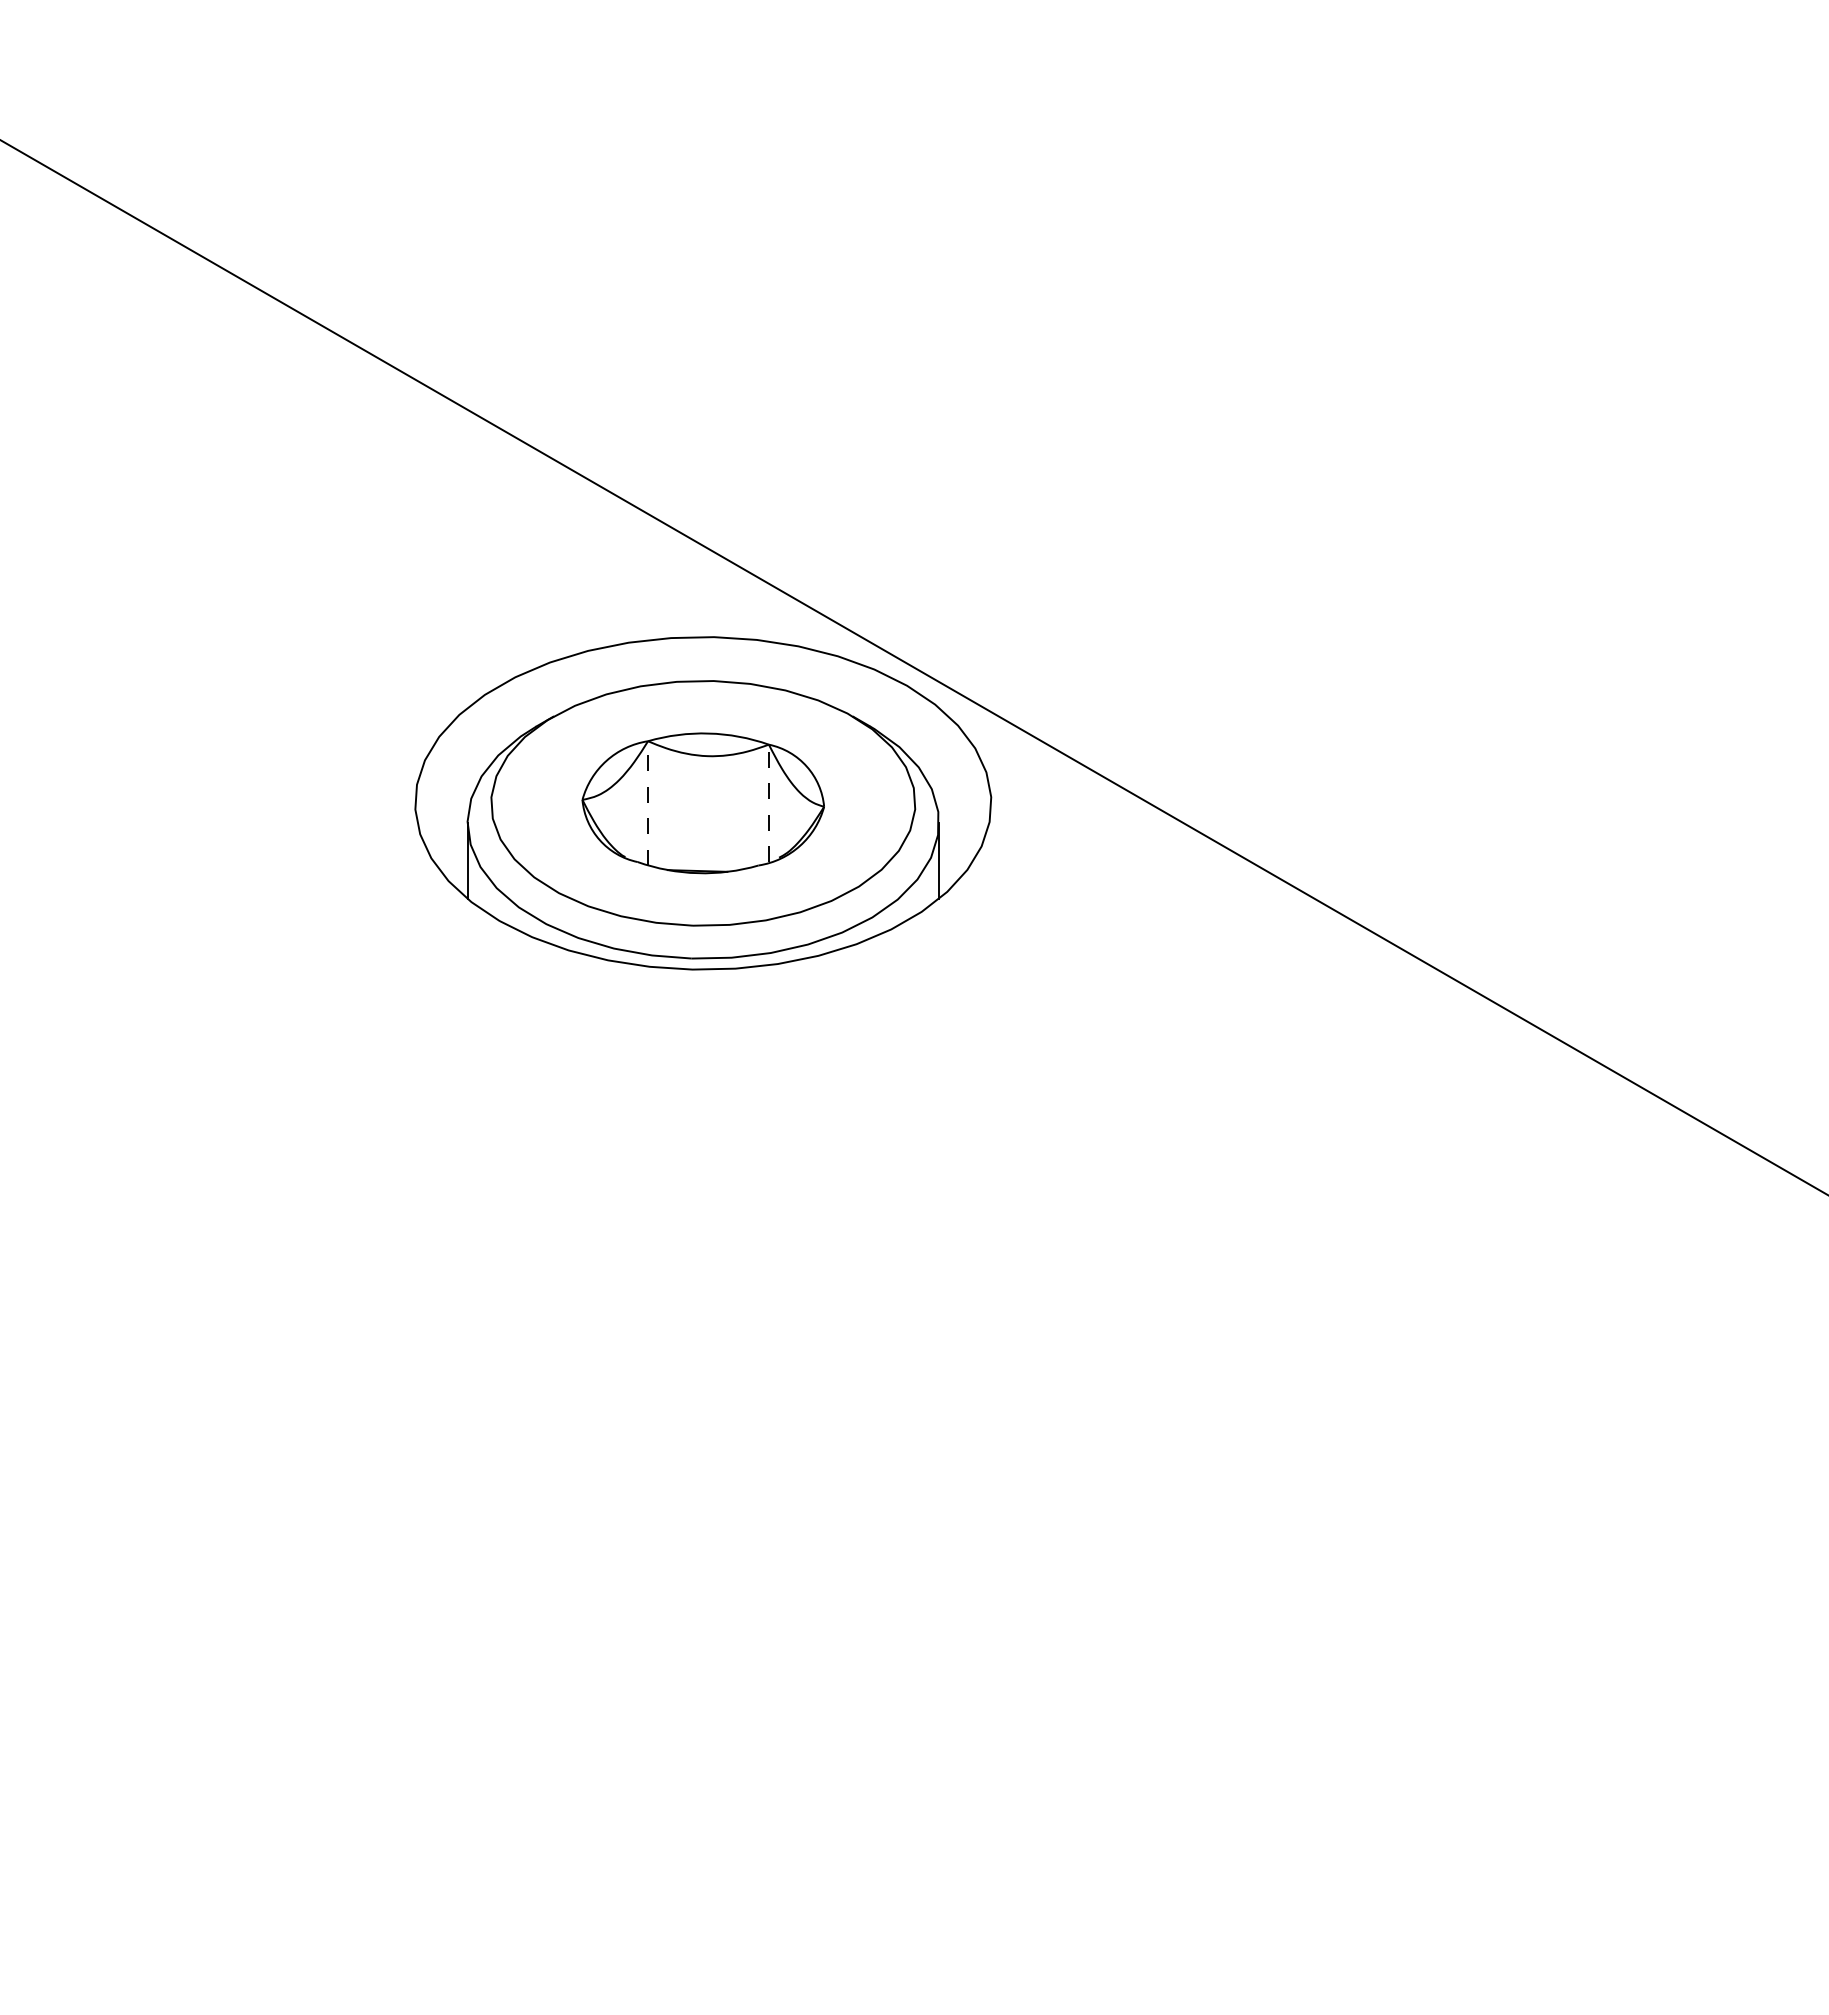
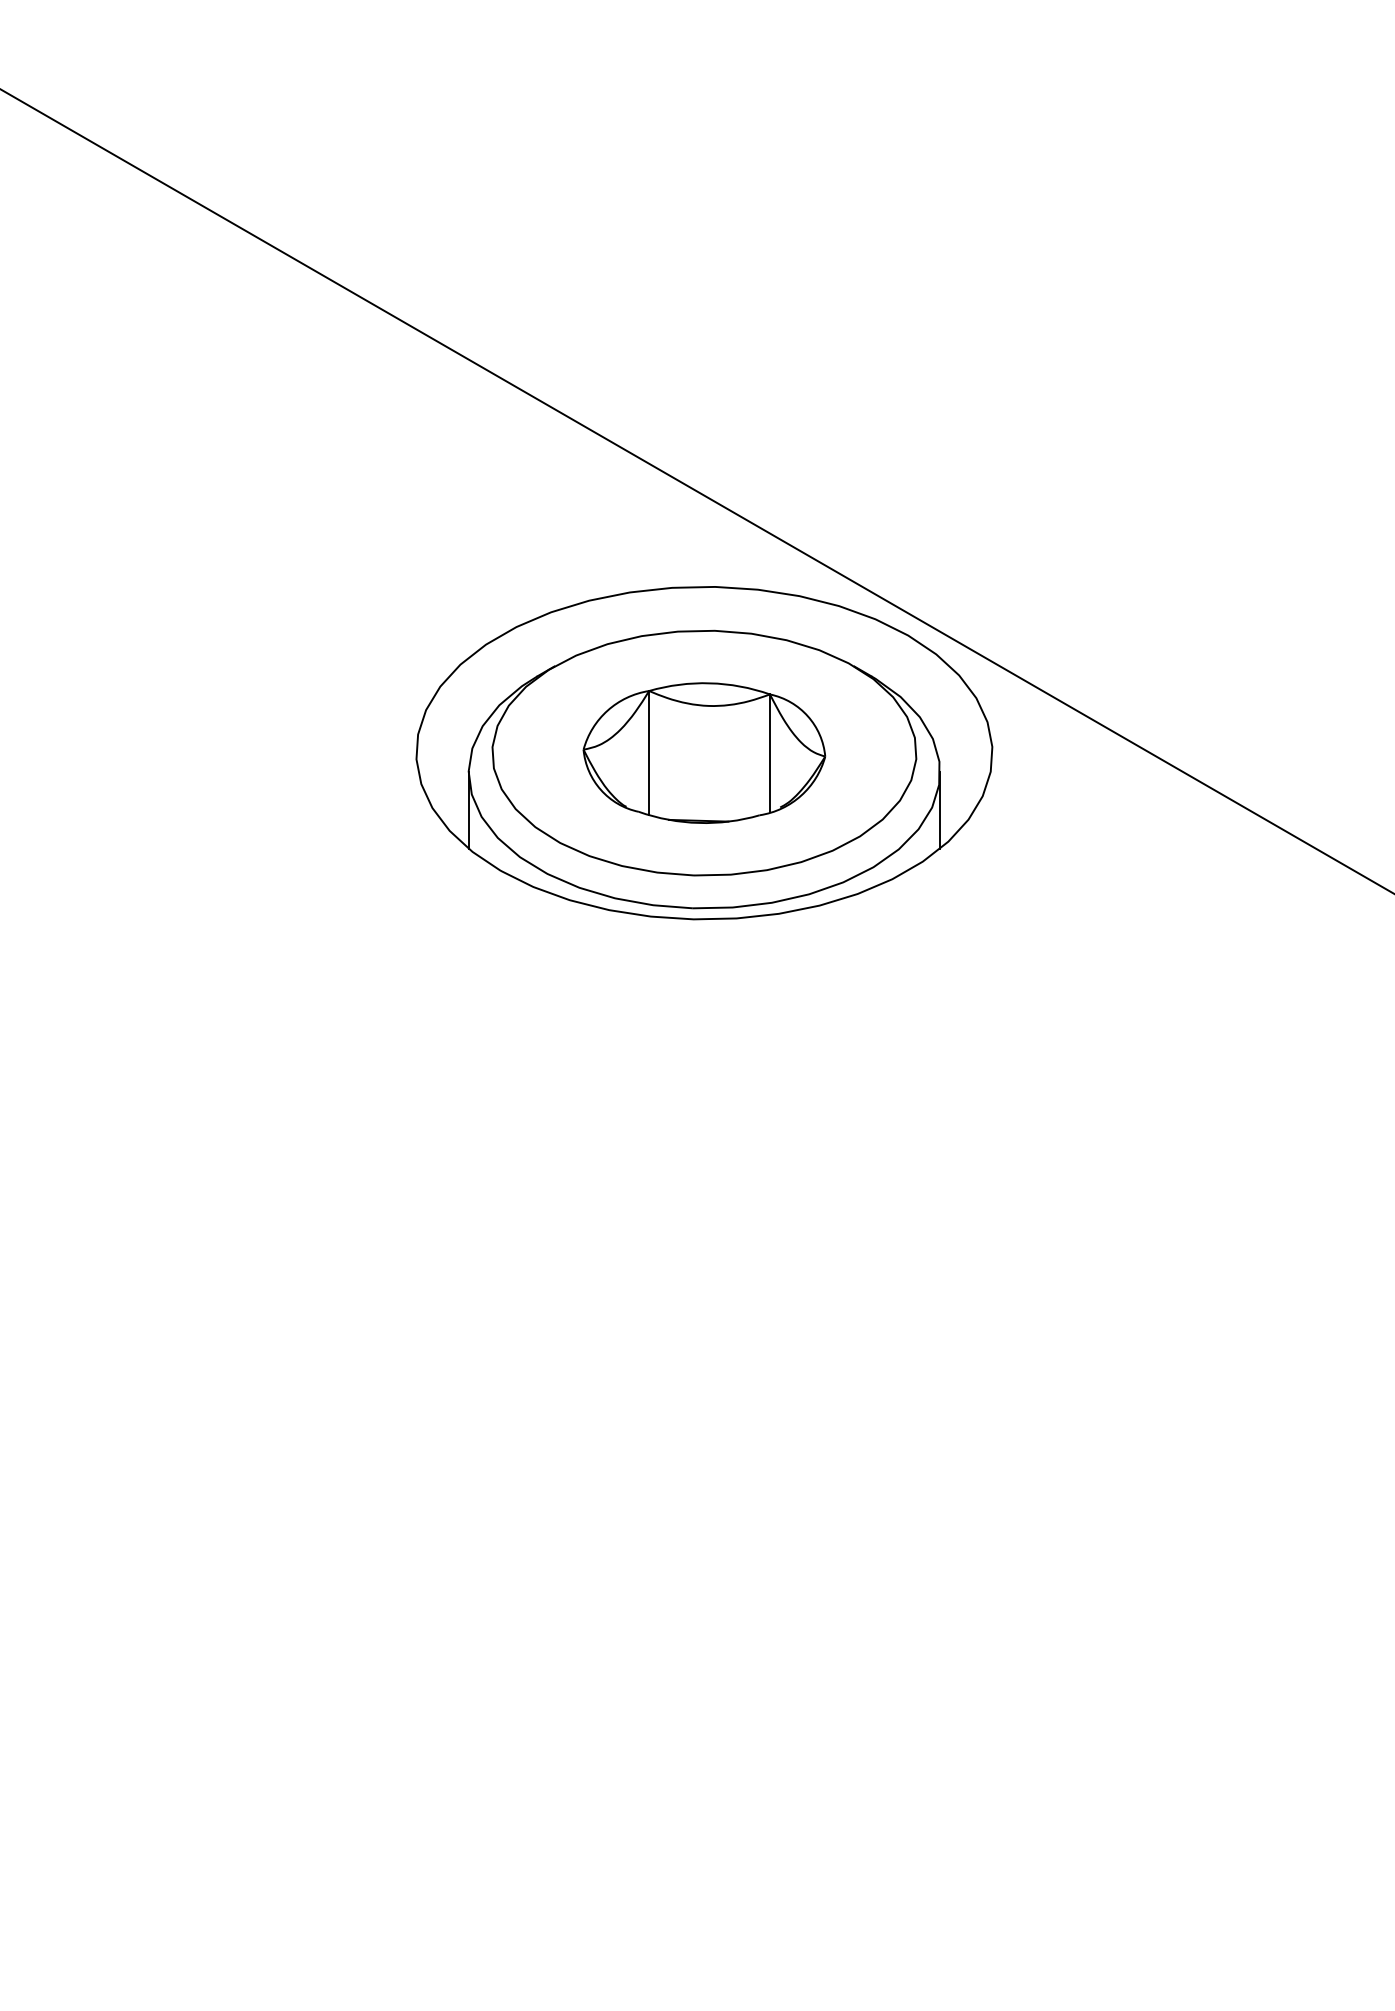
line: (648, 802) -> (649, 752), dashed -> solid
line: (768, 803) -> (769, 753), dashed -> solid

